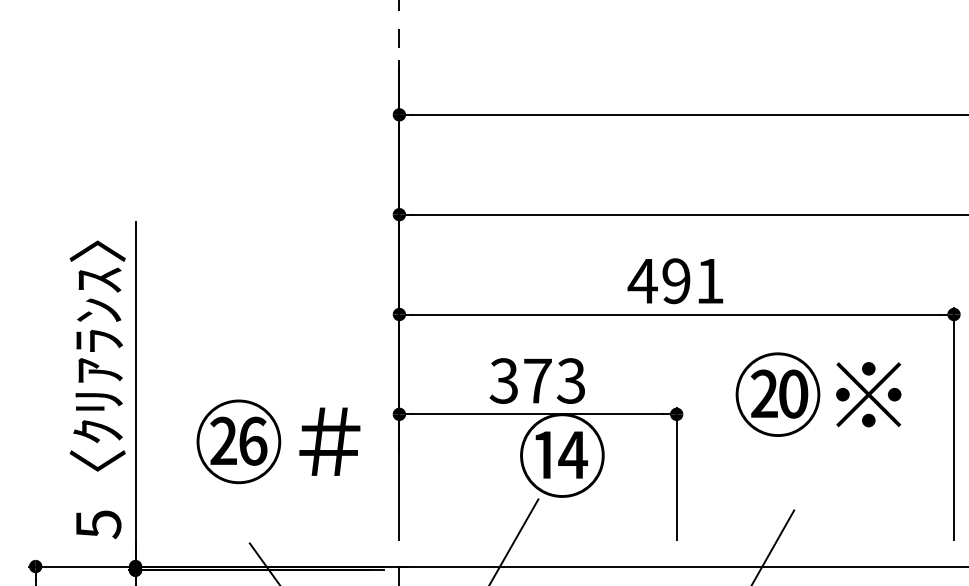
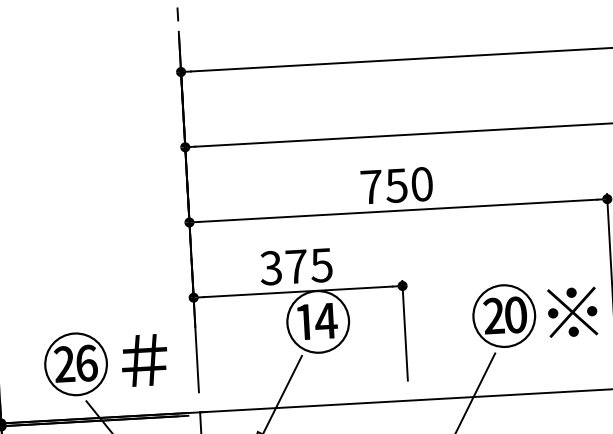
text: (675, 281) -> (396, 185), 491 -> 750
text: (570, 380) -> (321, 264), 373 -> 375
text: (818, 394) -> (534, 314), moved
text: (278, 441) -> (105, 362), moved

